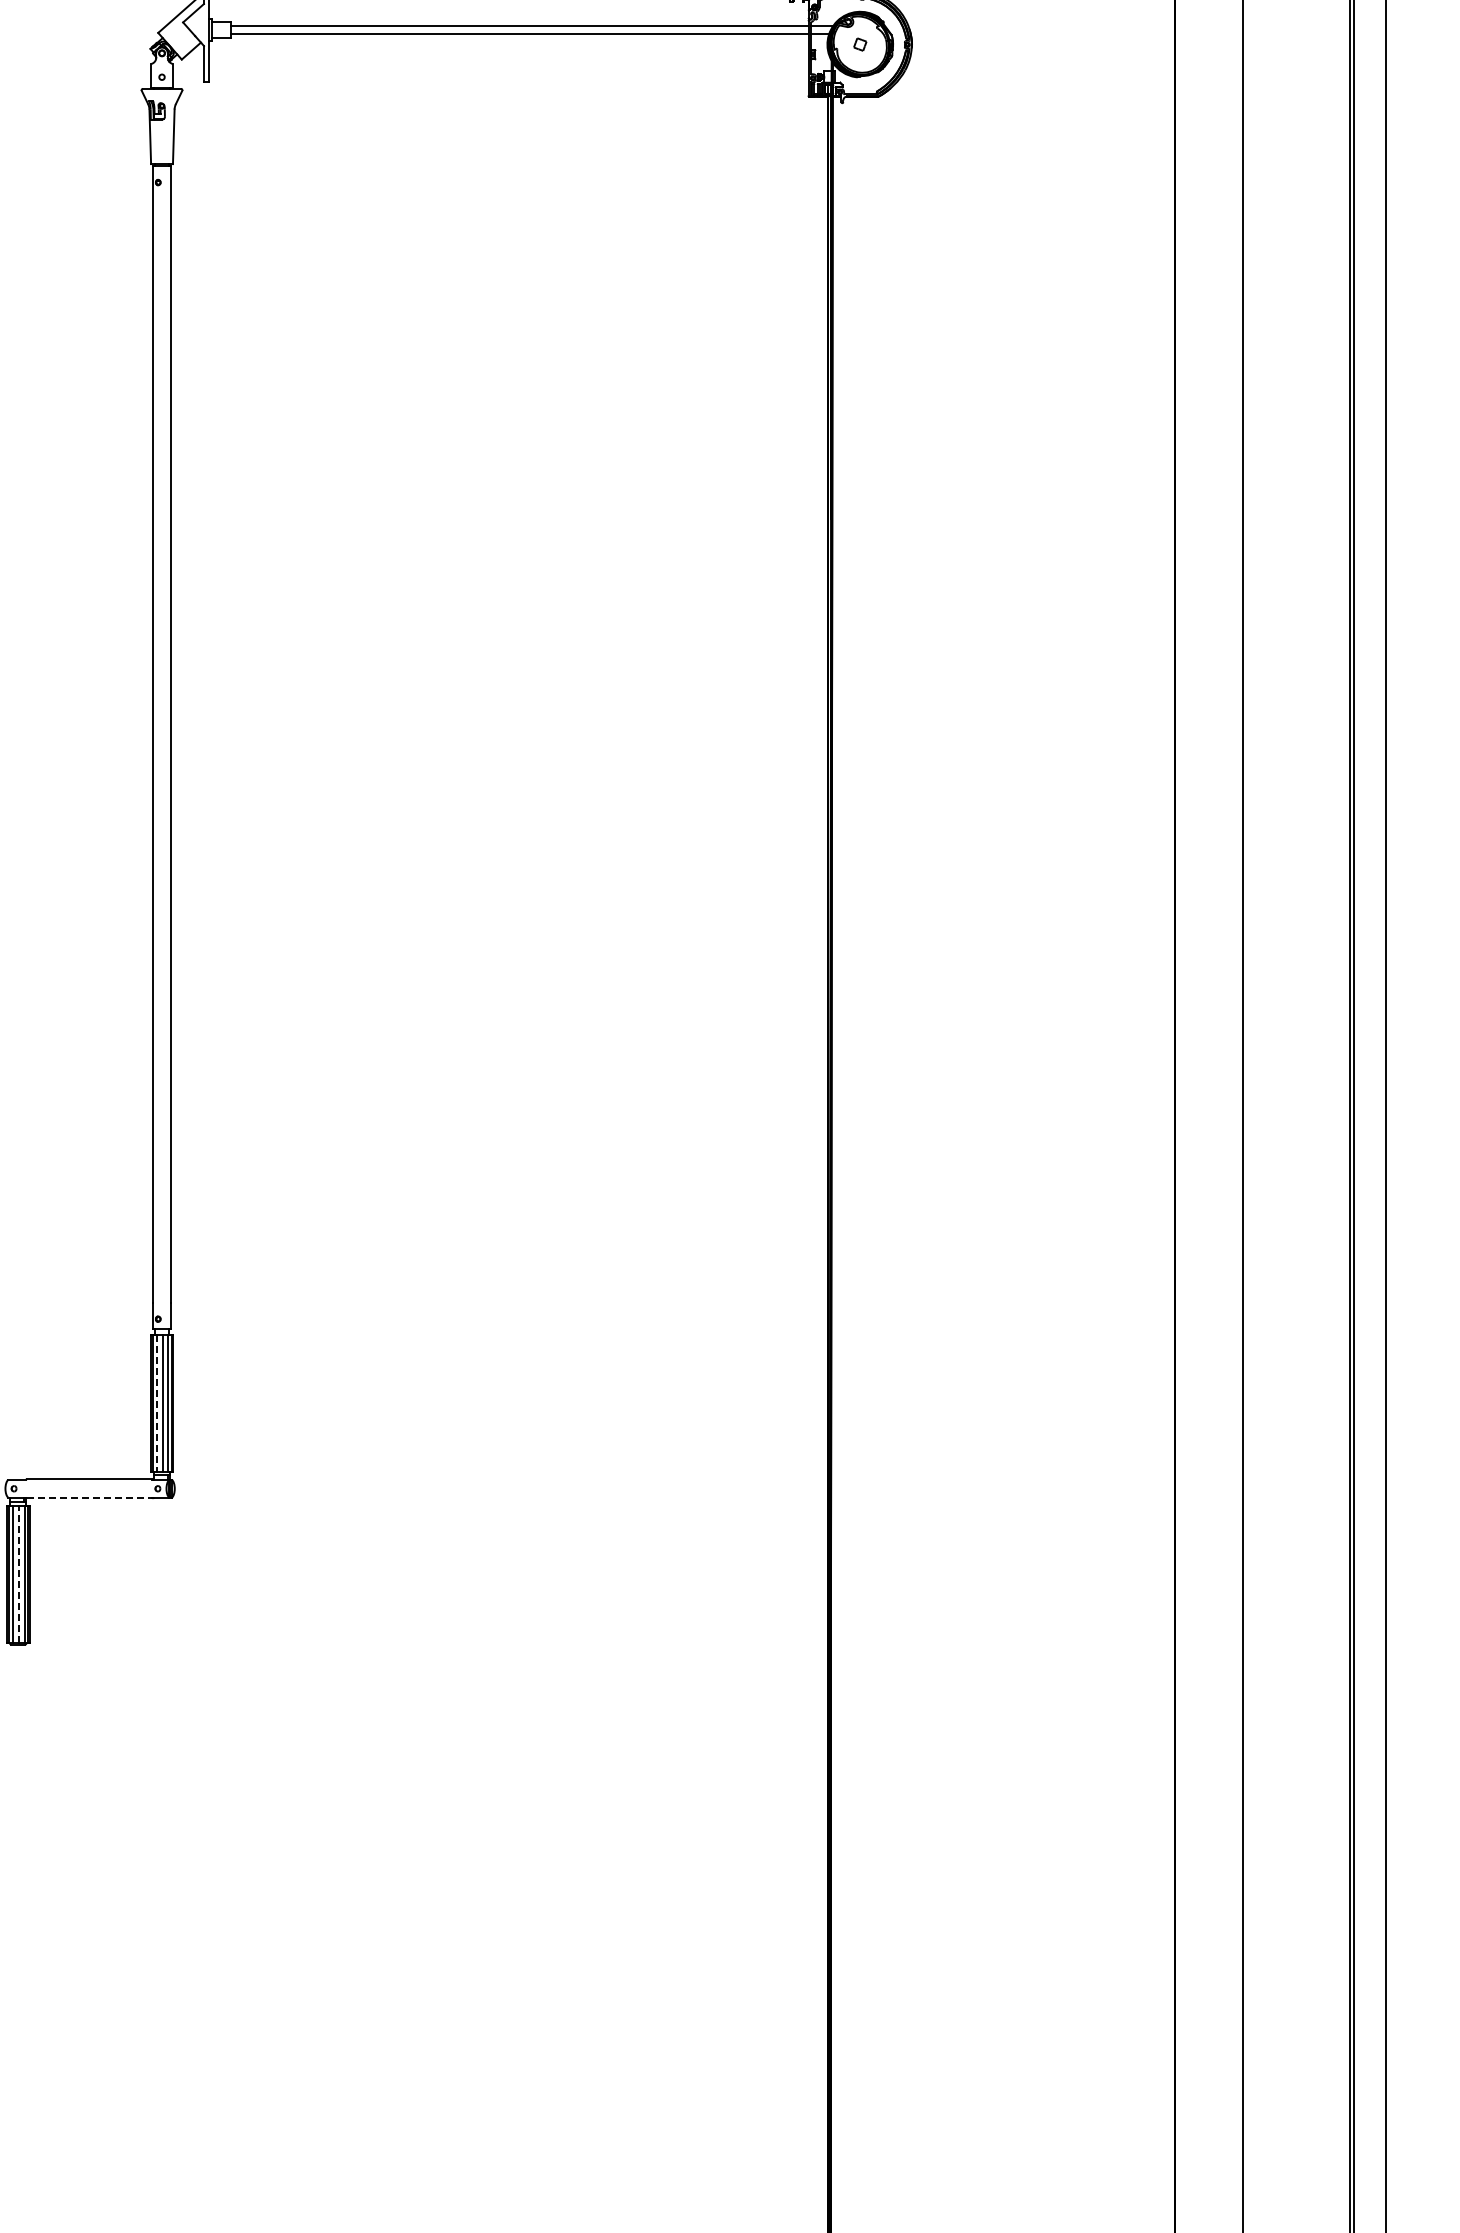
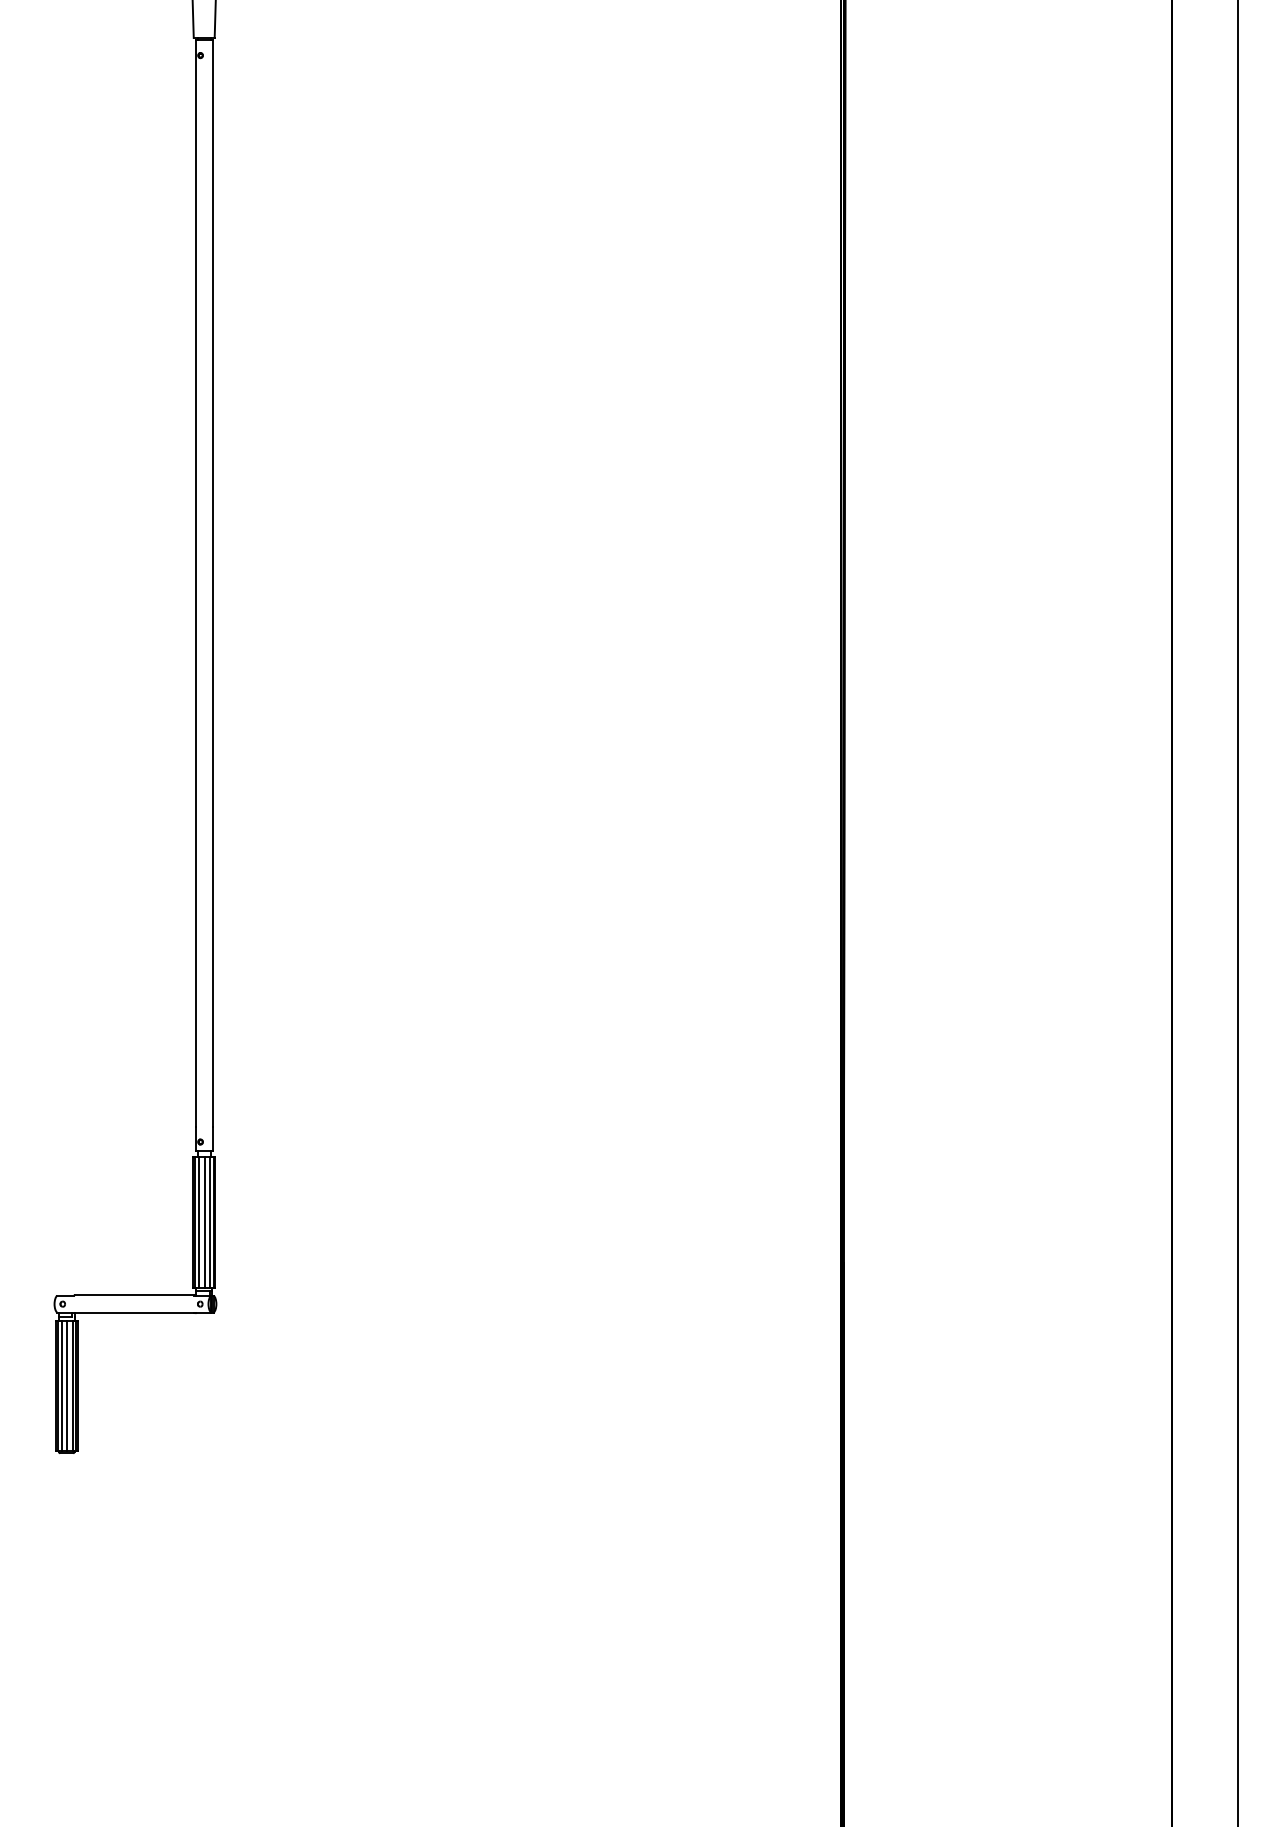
line: (157, 1403) -> (199, 1222), dashed -> solid
line: (90, 1498) -> (135, 1313), dashed -> solid
line: (19, 1573) -> (67, 1385), dashed -> solid

